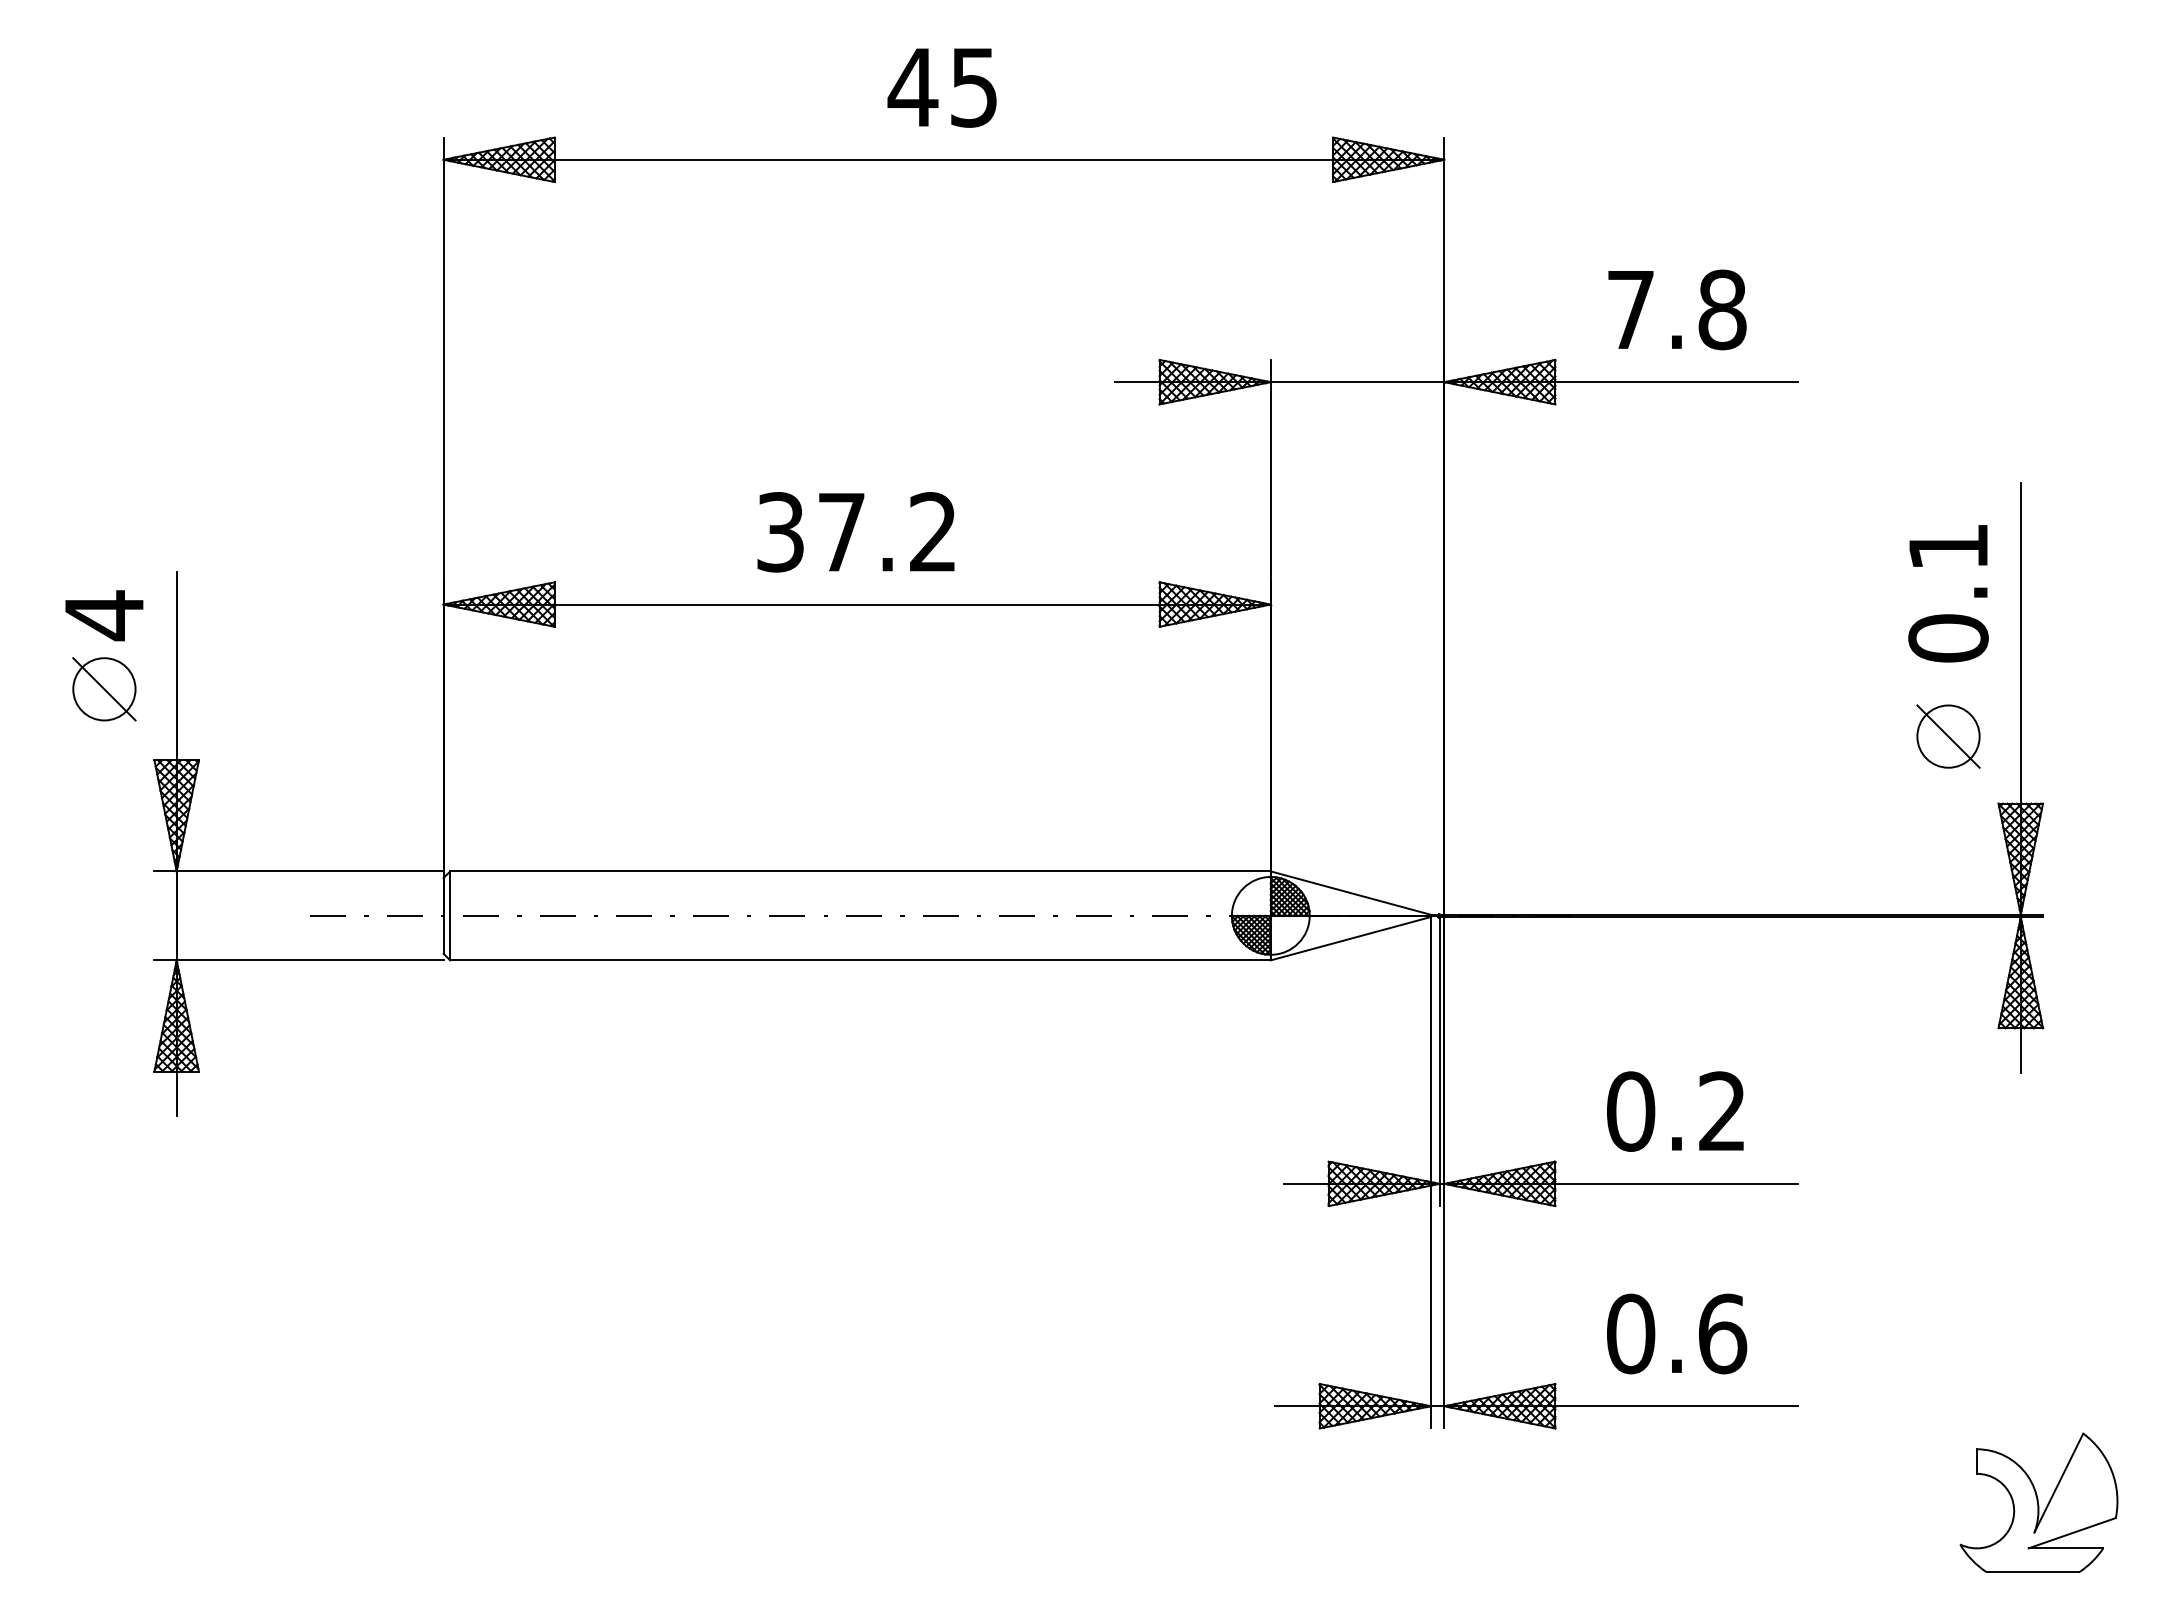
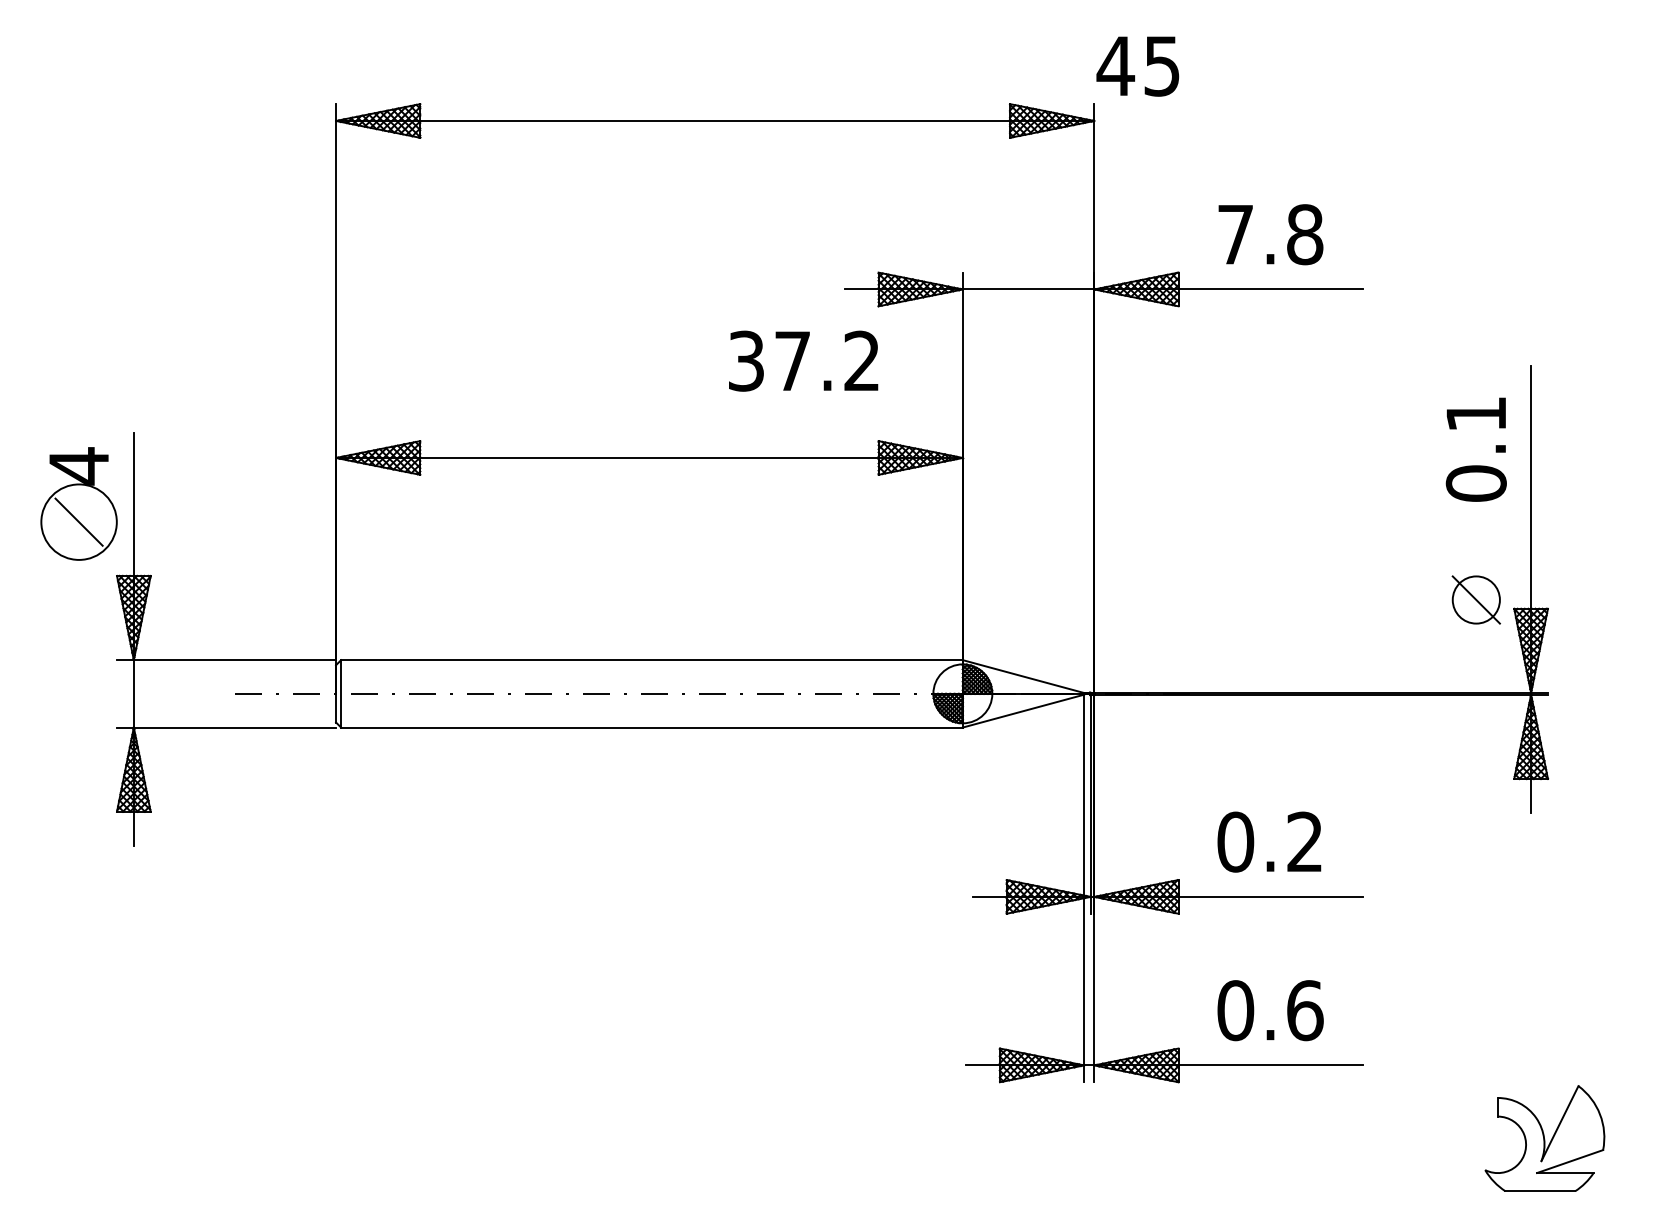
text: (941, 87) -> (1137, 66), moved
text: (855, 531) -> (803, 360), moved
circle: (103, 688) -> (78, 521), size x1.6
part: (1947, 735) -> (1475, 599), moved

